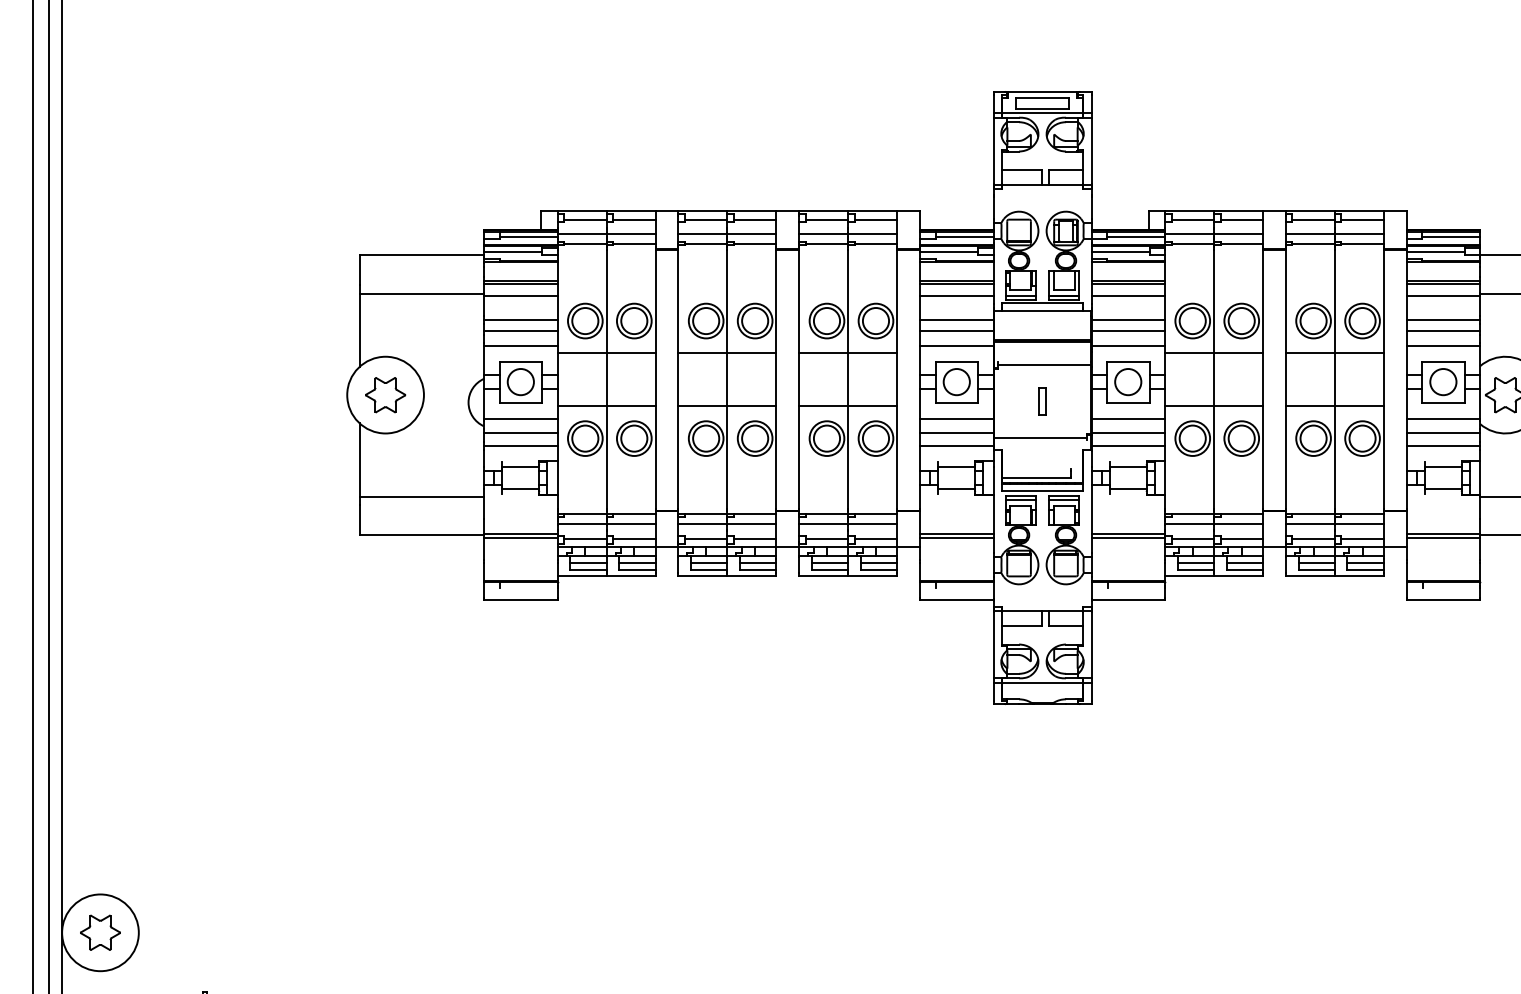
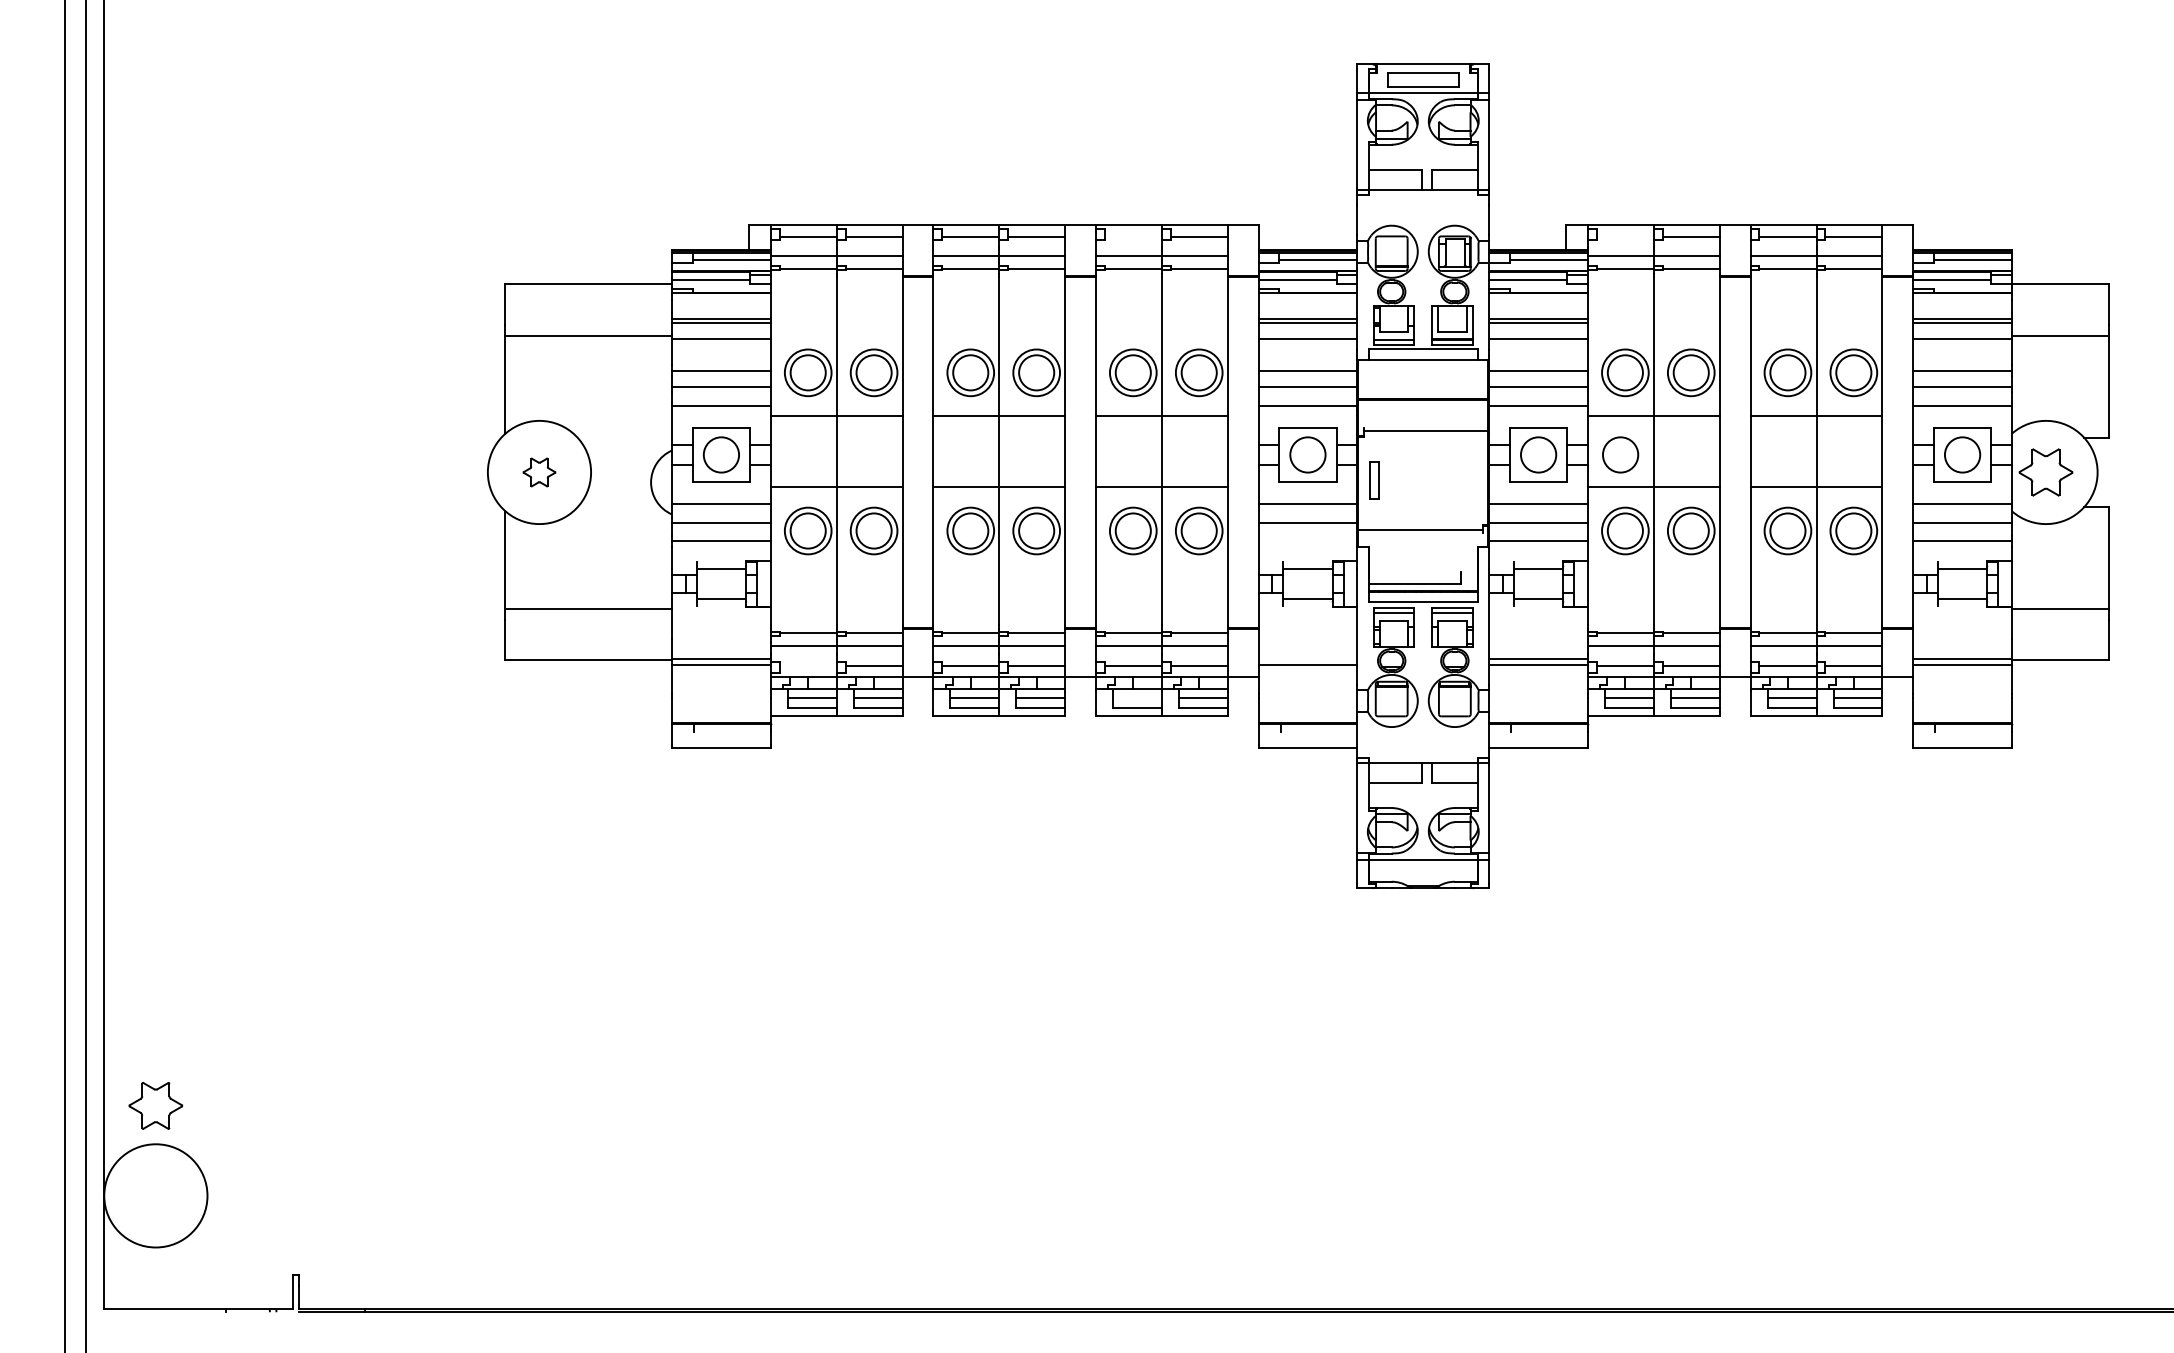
line: (826, 219) -> (1132, 236), removed
line: (1192, 219) -> (1624, 236), removed
circle: (1189, 381) -> (1620, 454), added
part: (385, 395) -> (539, 472), size x0.6
part: (1042, 401) -> (1374, 480), moved
line: (956, 446) -> (1307, 541), removed
line: (956, 534) -> (1307, 659), removed
line: (584, 538) -> (807, 665), removed
line: (830, 562) -> (1137, 697), removed
part: (100, 932) -> (155, 1105), moved

